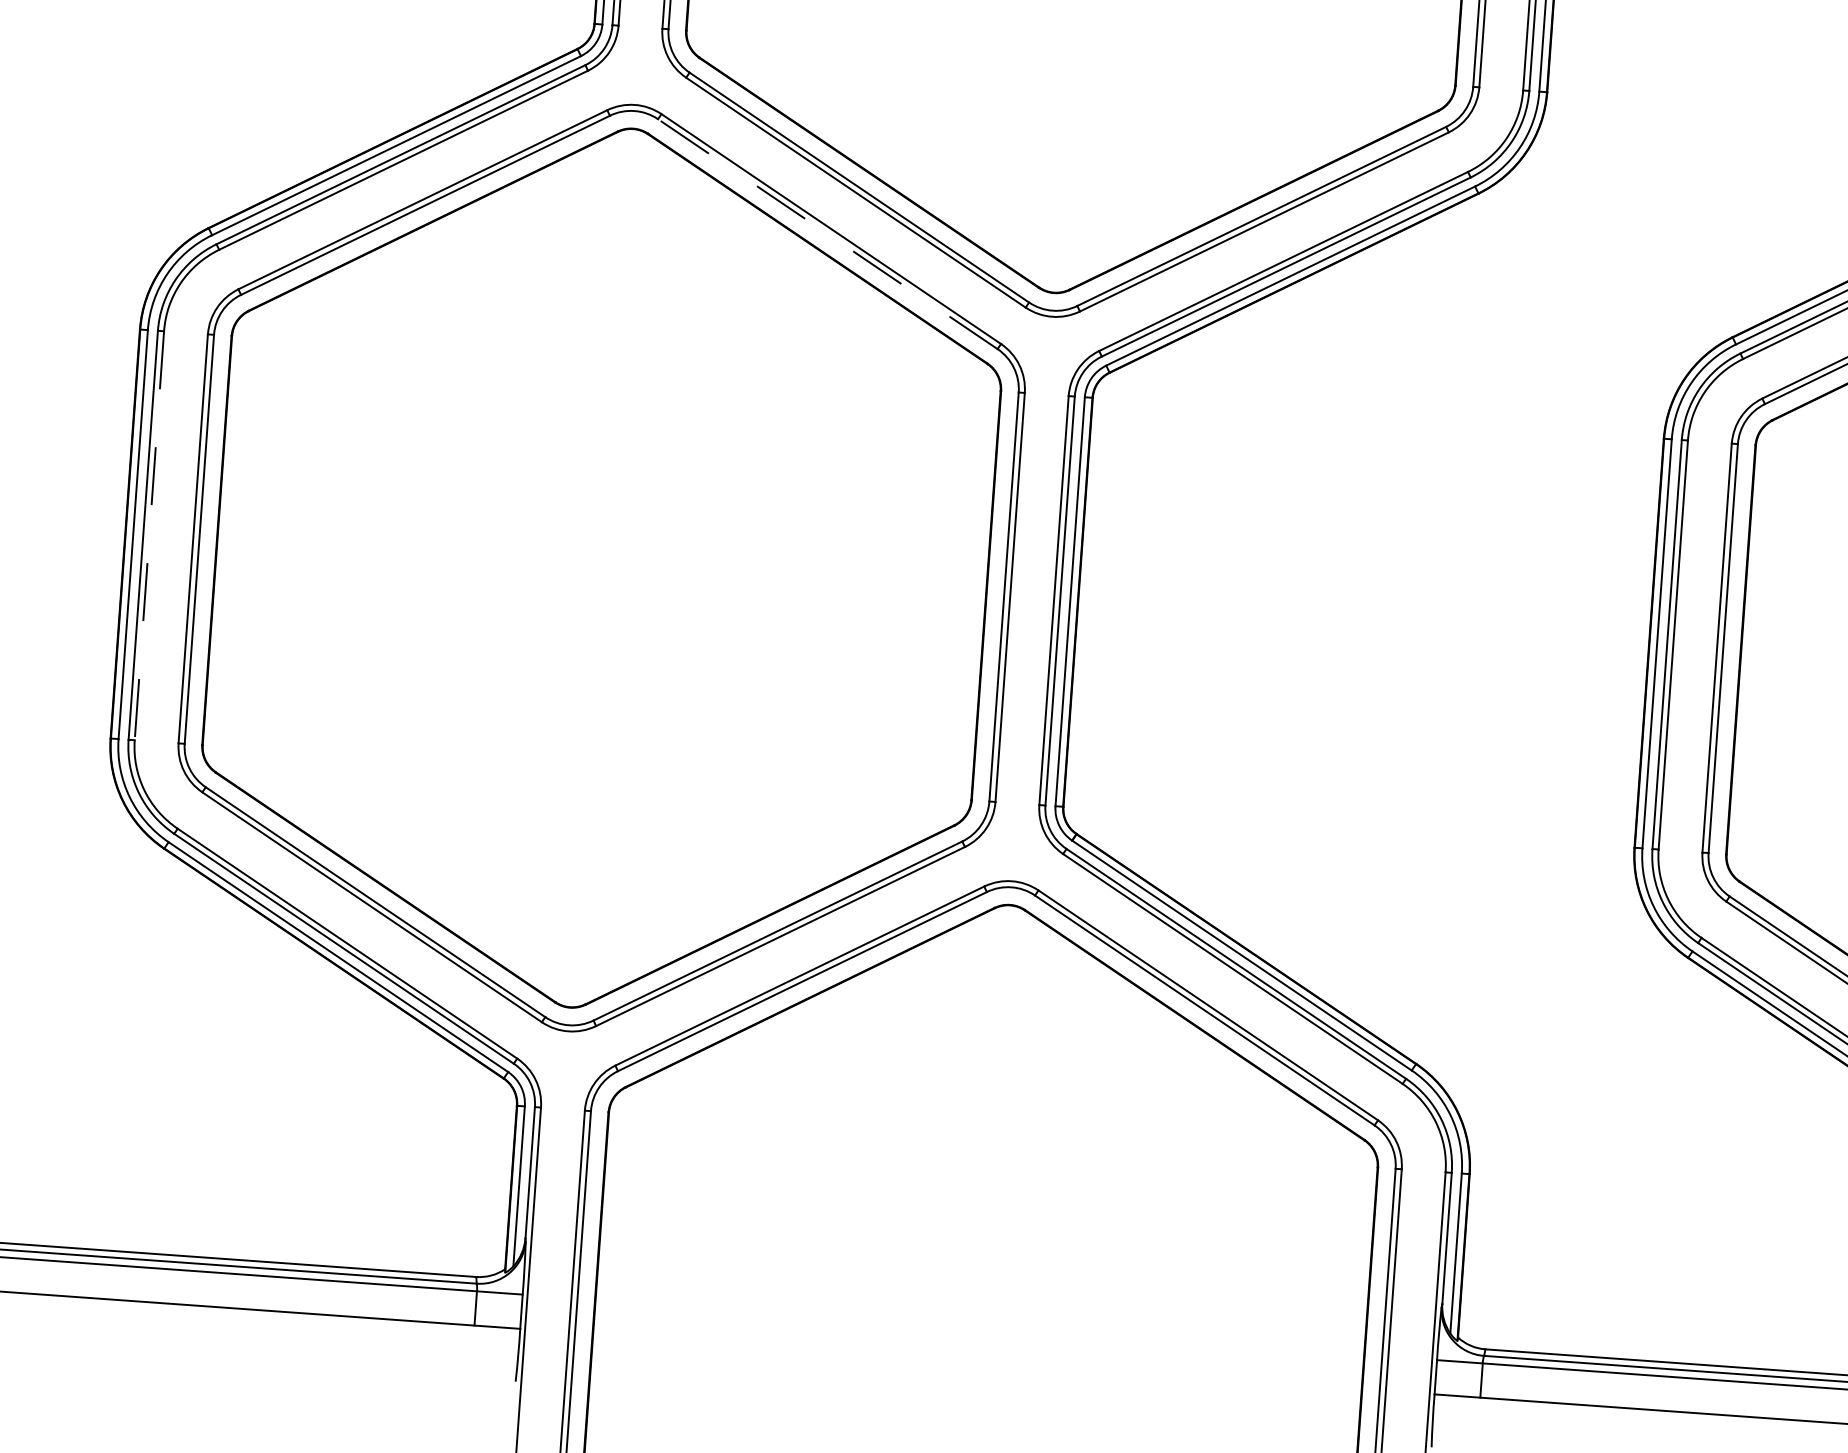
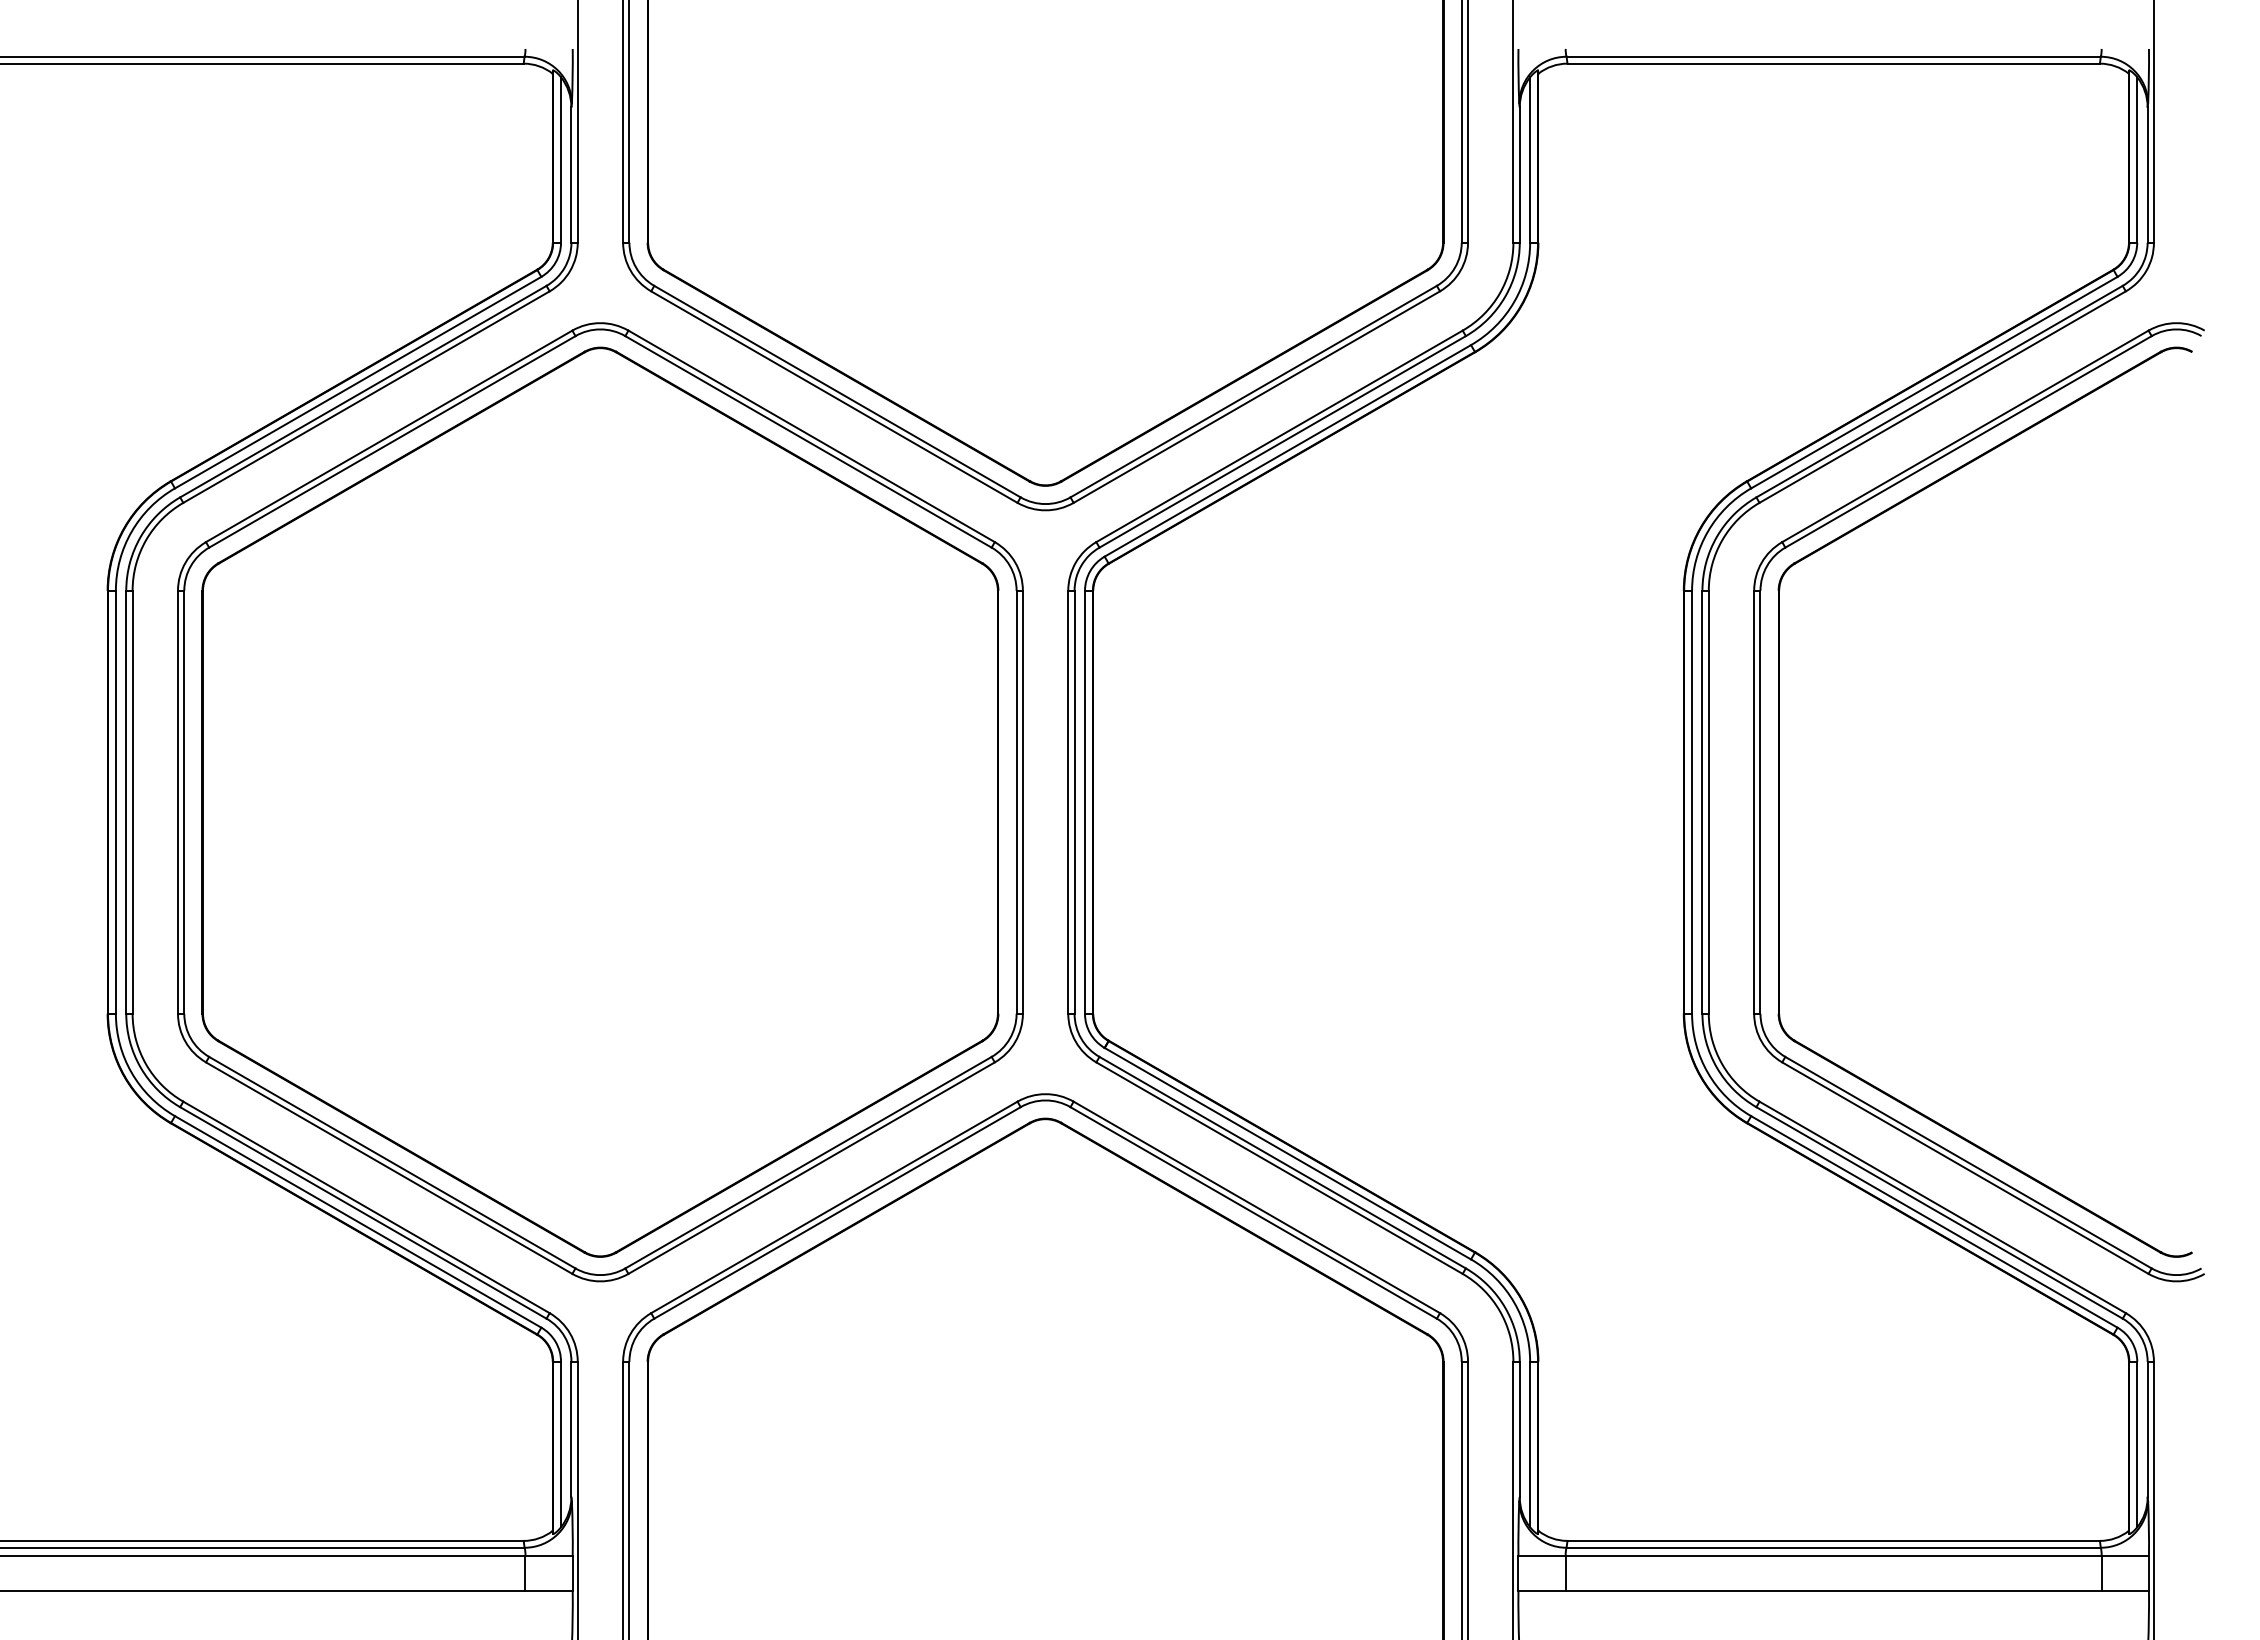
line: (827, 233) -> (808, 441), dashed -> solid
line: (149, 535) -> (132, 802), dashed -> solid

